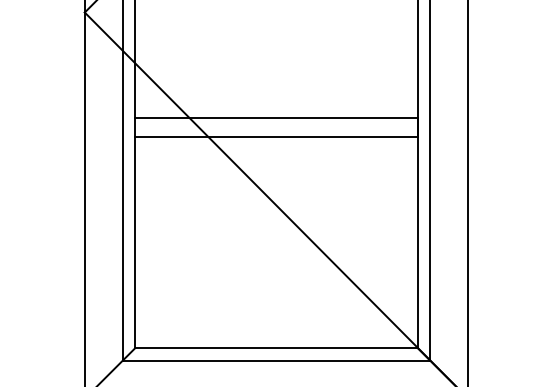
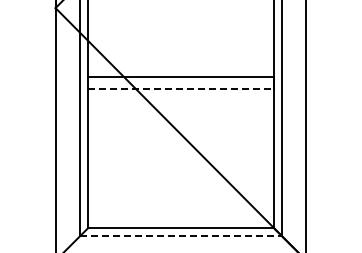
line: (277, 136) -> (181, 89), solid -> dashed
line: (277, 360) -> (181, 235), solid -> dashed

